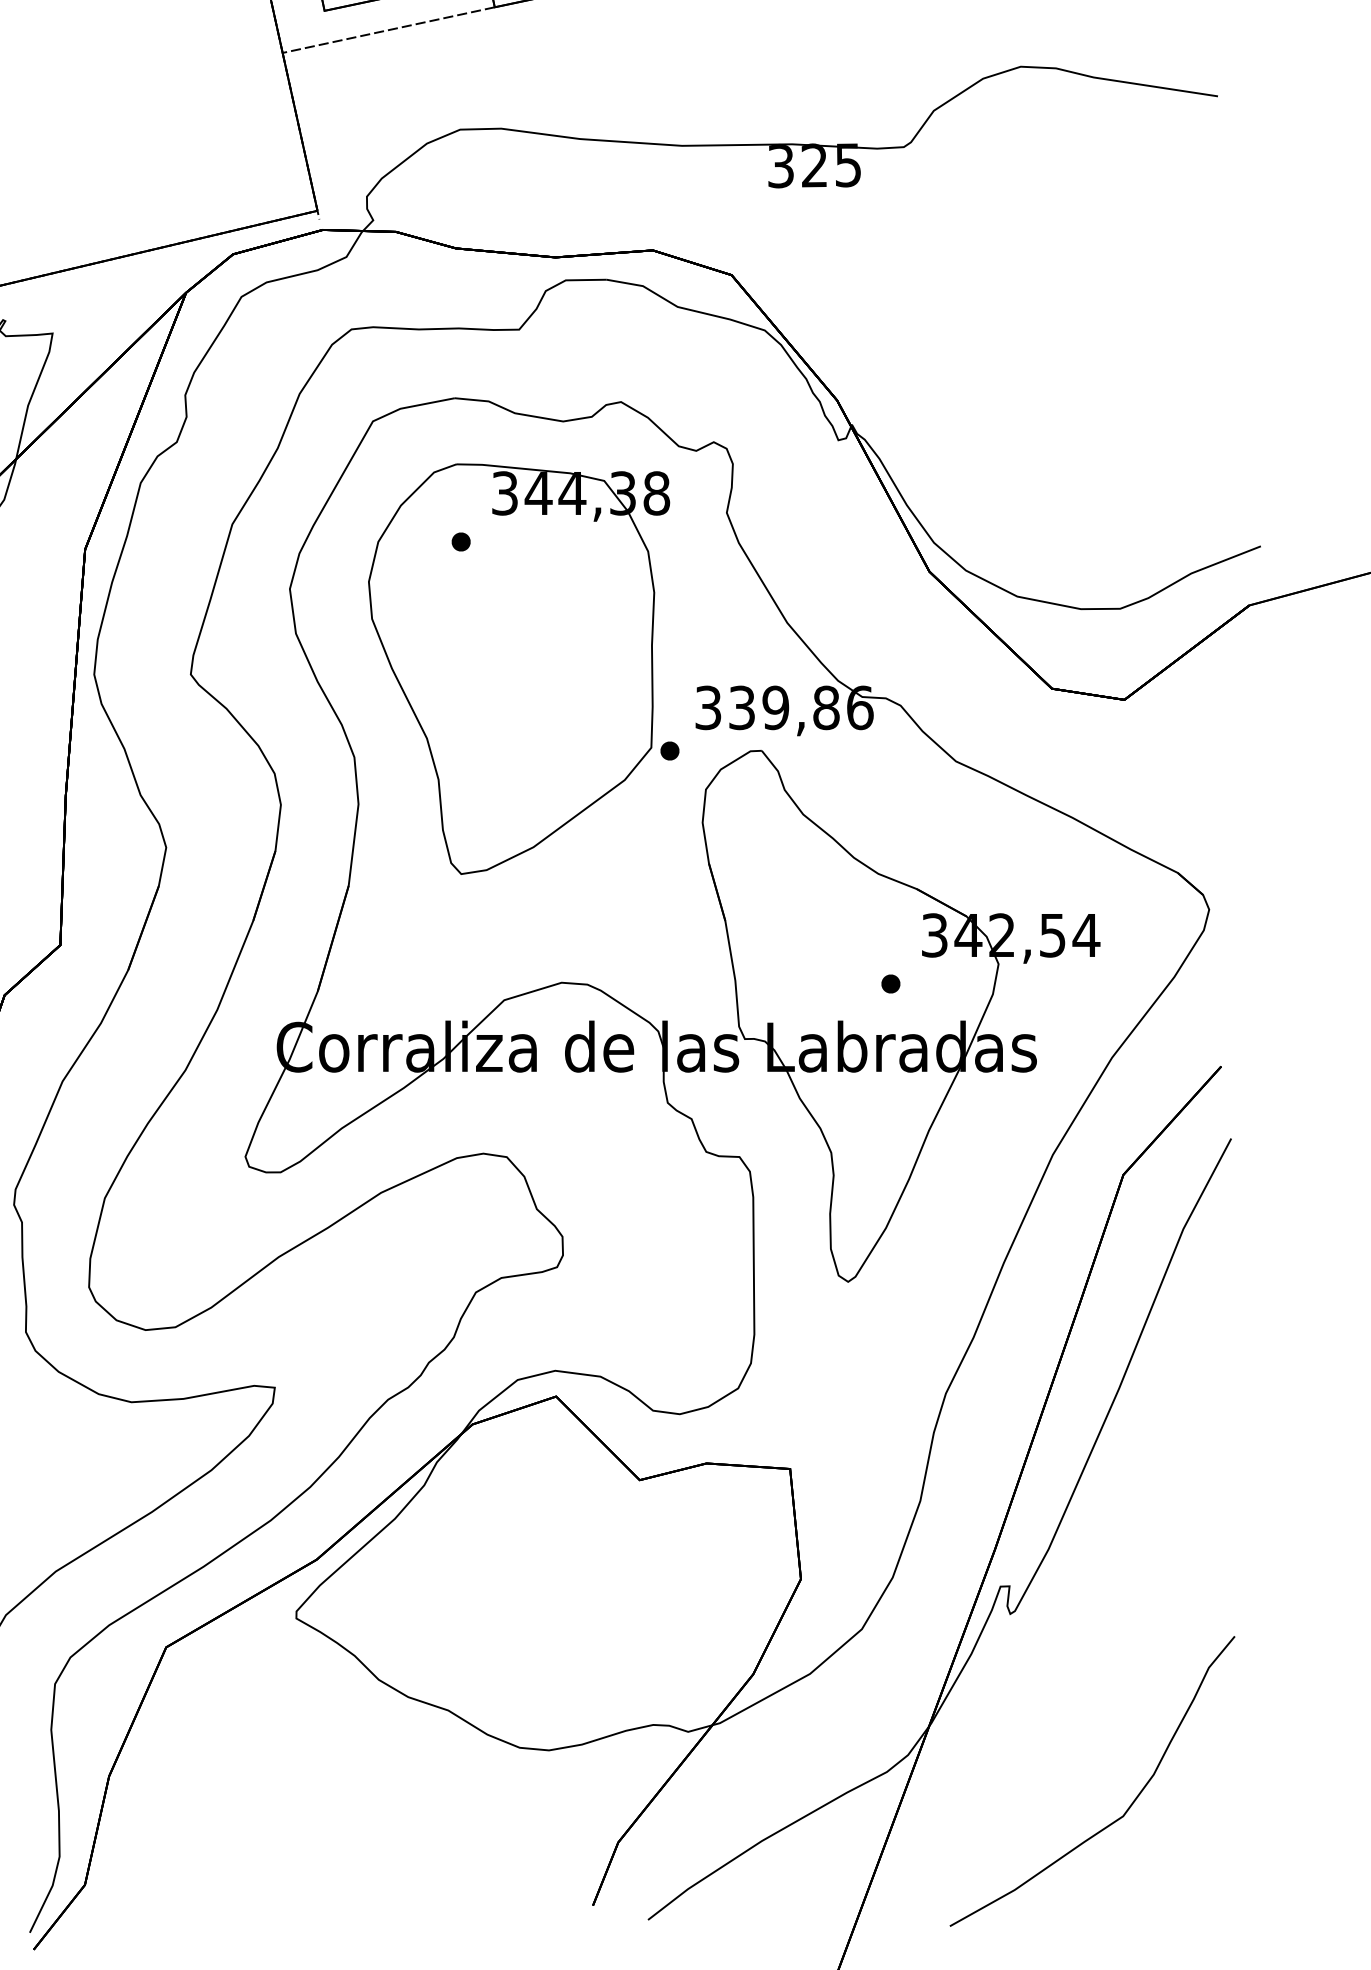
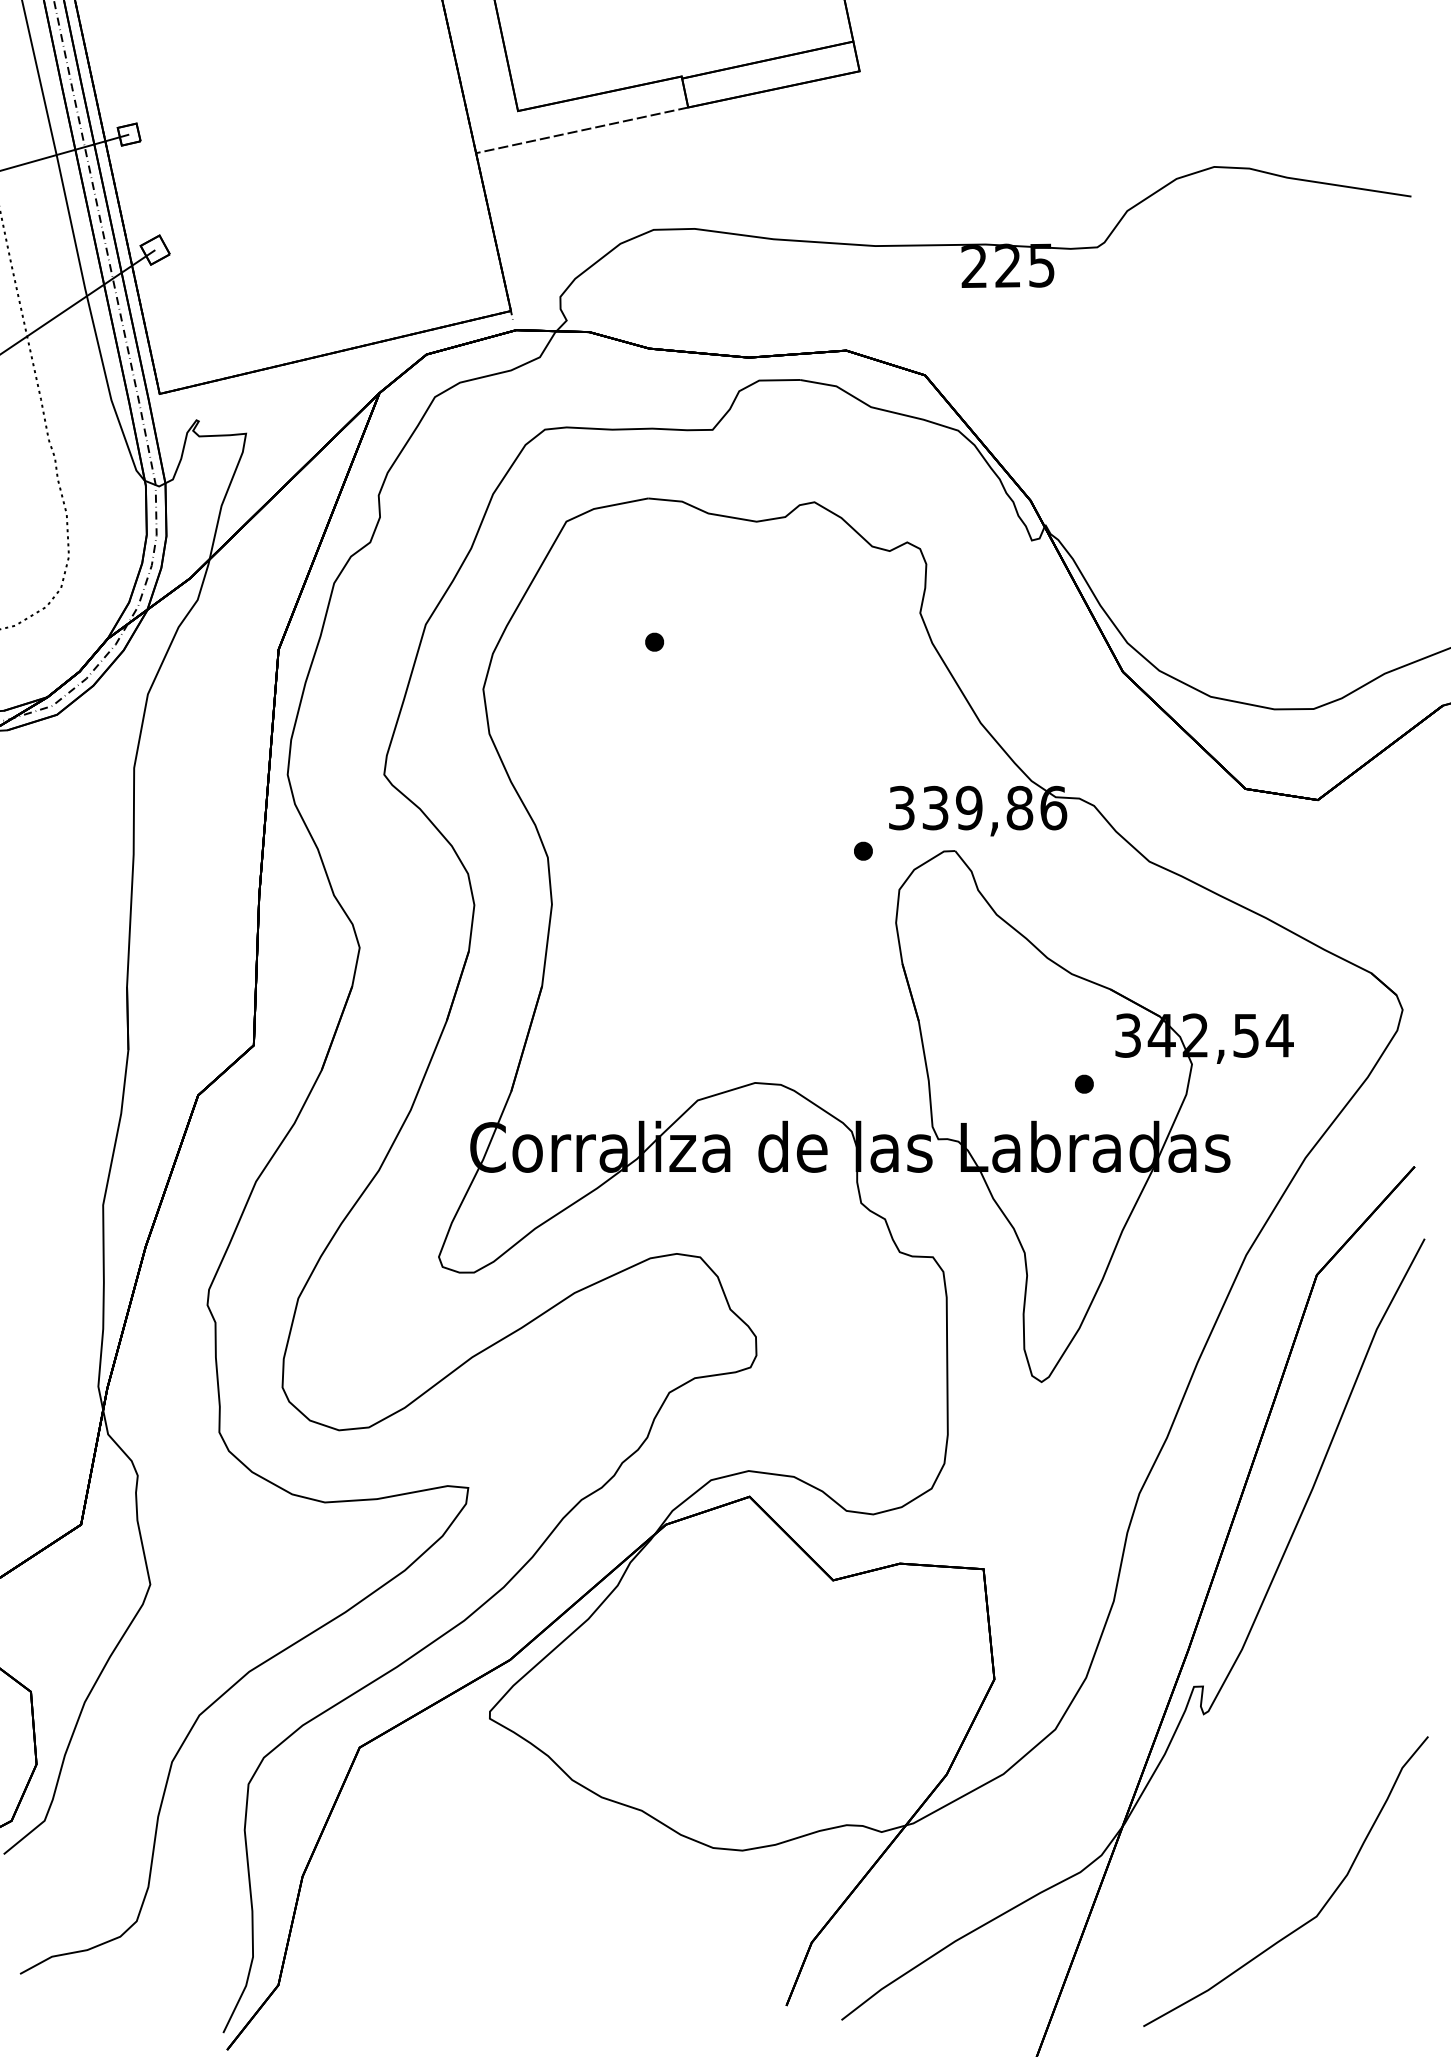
text: (781, 166) -> (974, 266), 325 -> 225
part: (519, 669) -> (712, 769), removed

